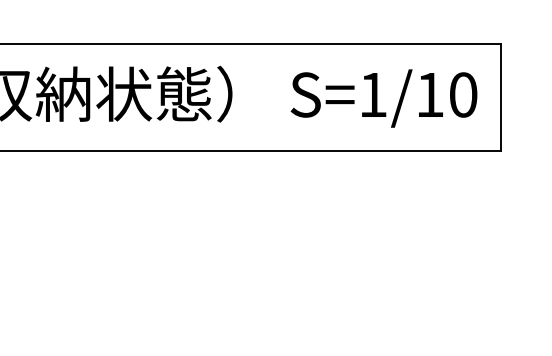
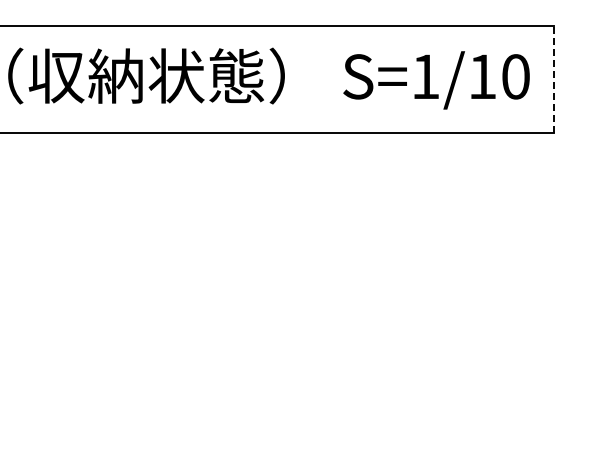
line: (501, 96) -> (553, 78), solid -> dashed

